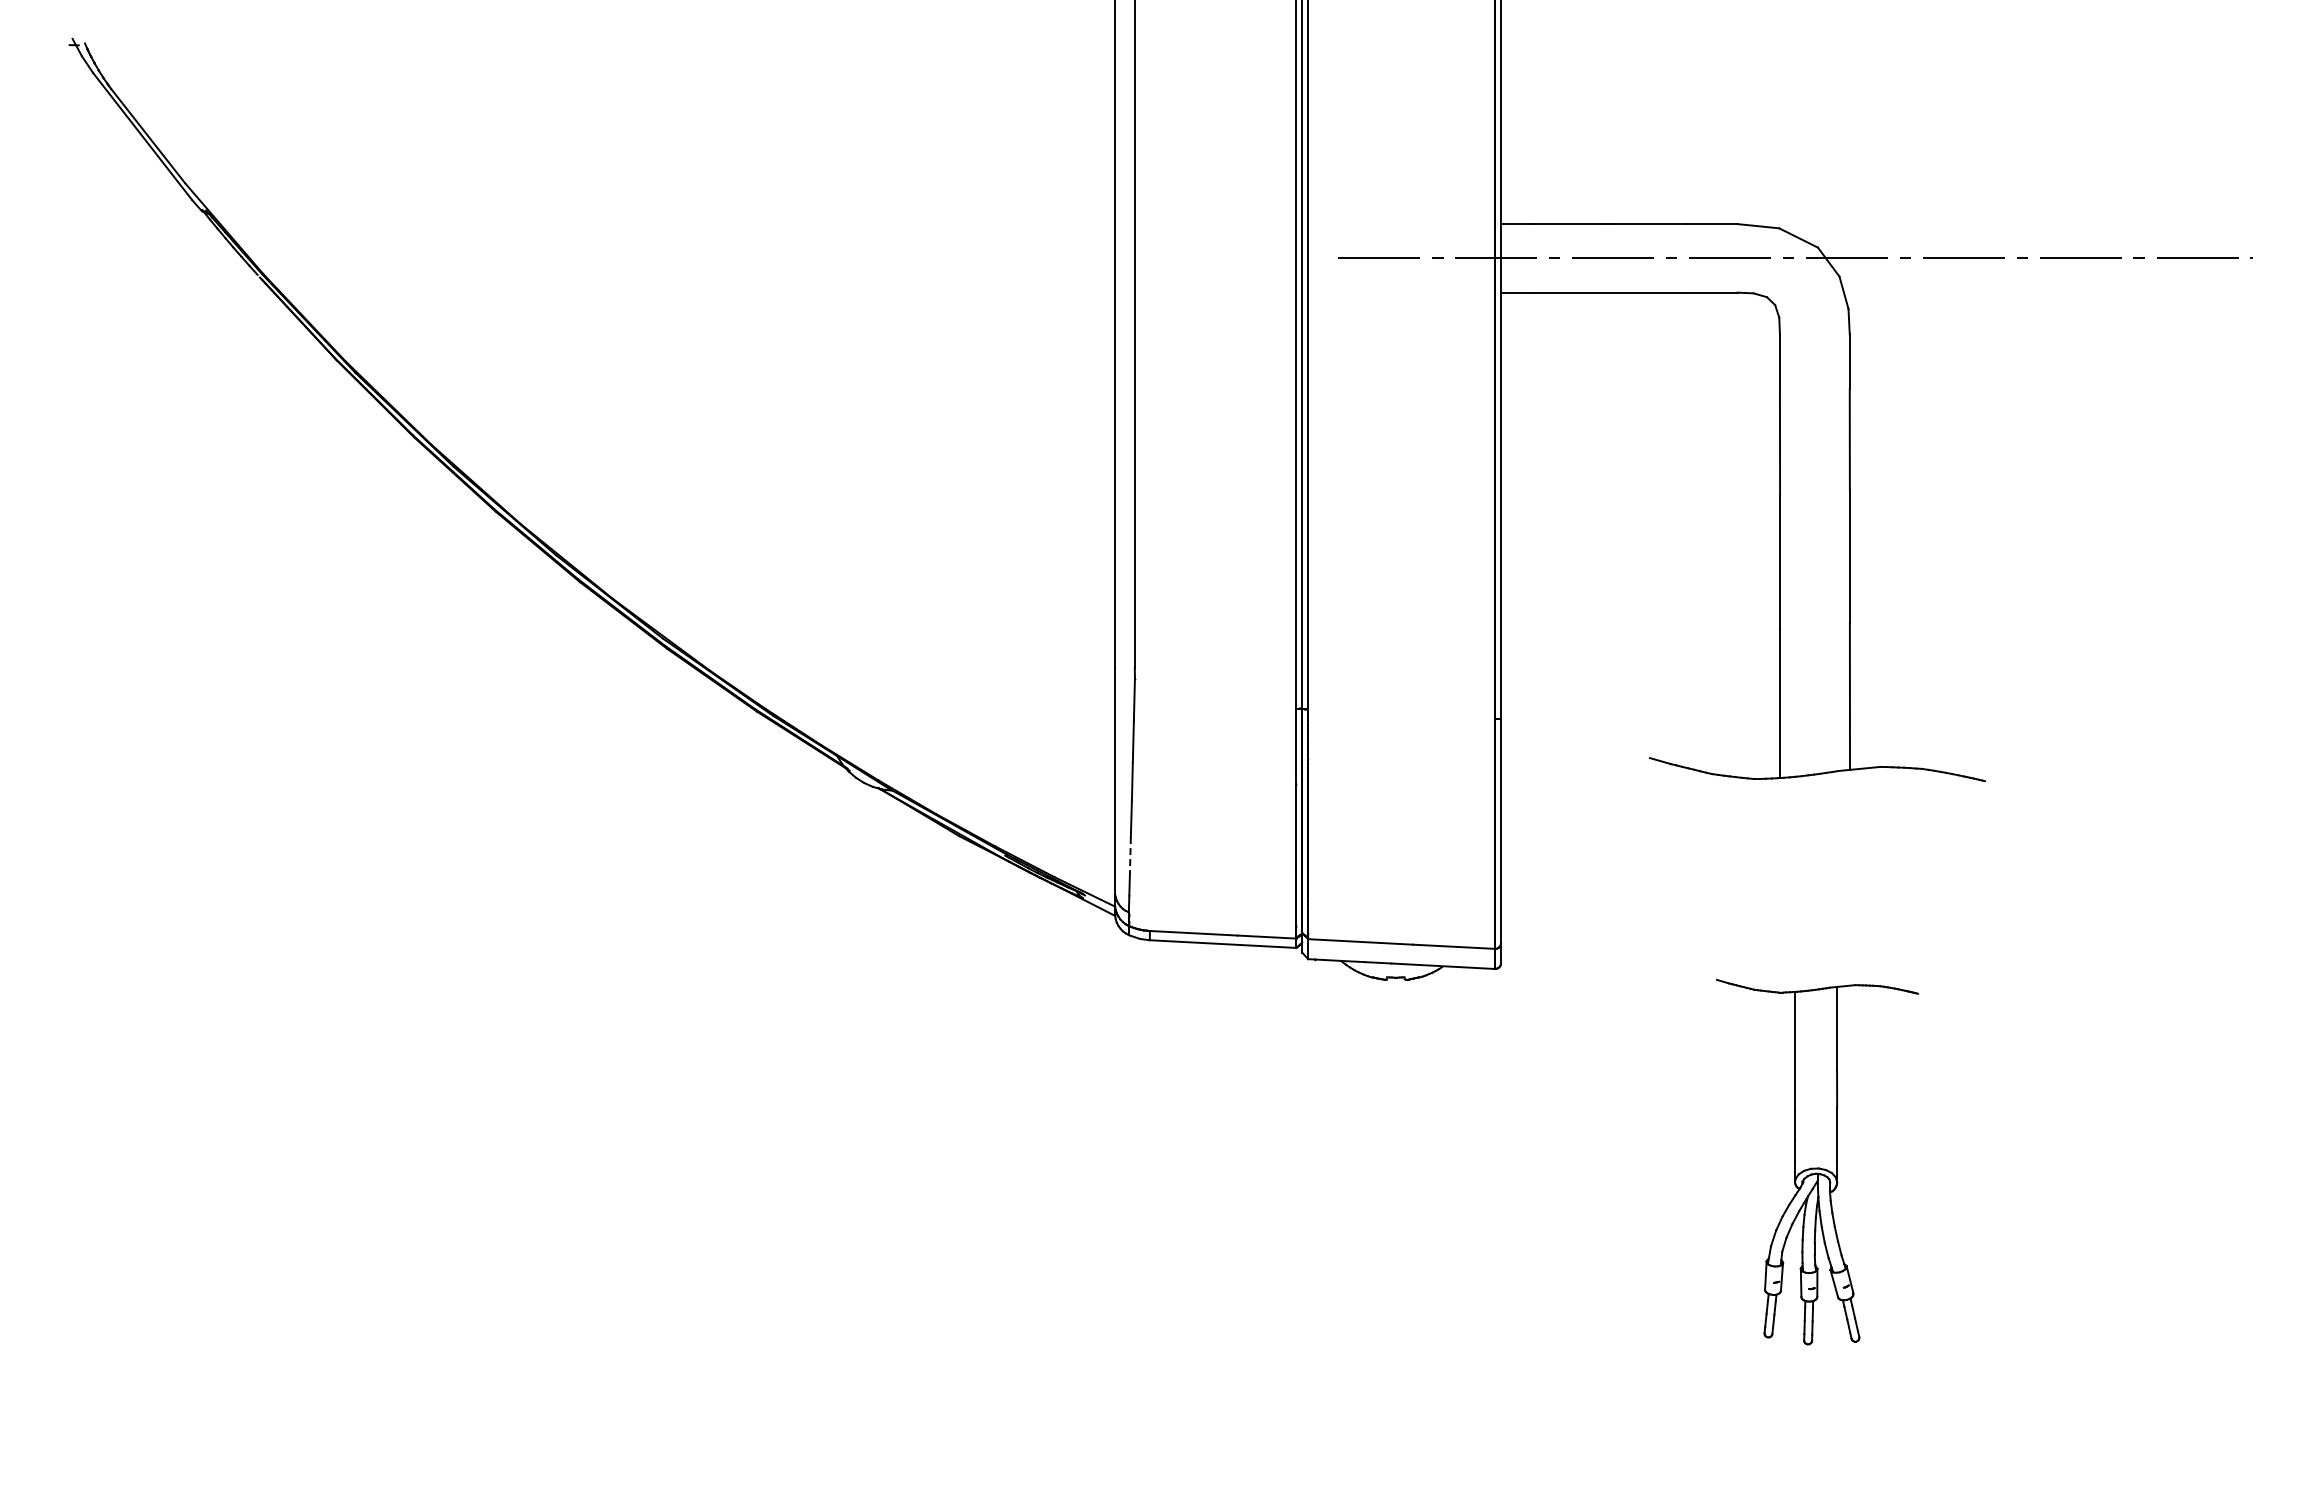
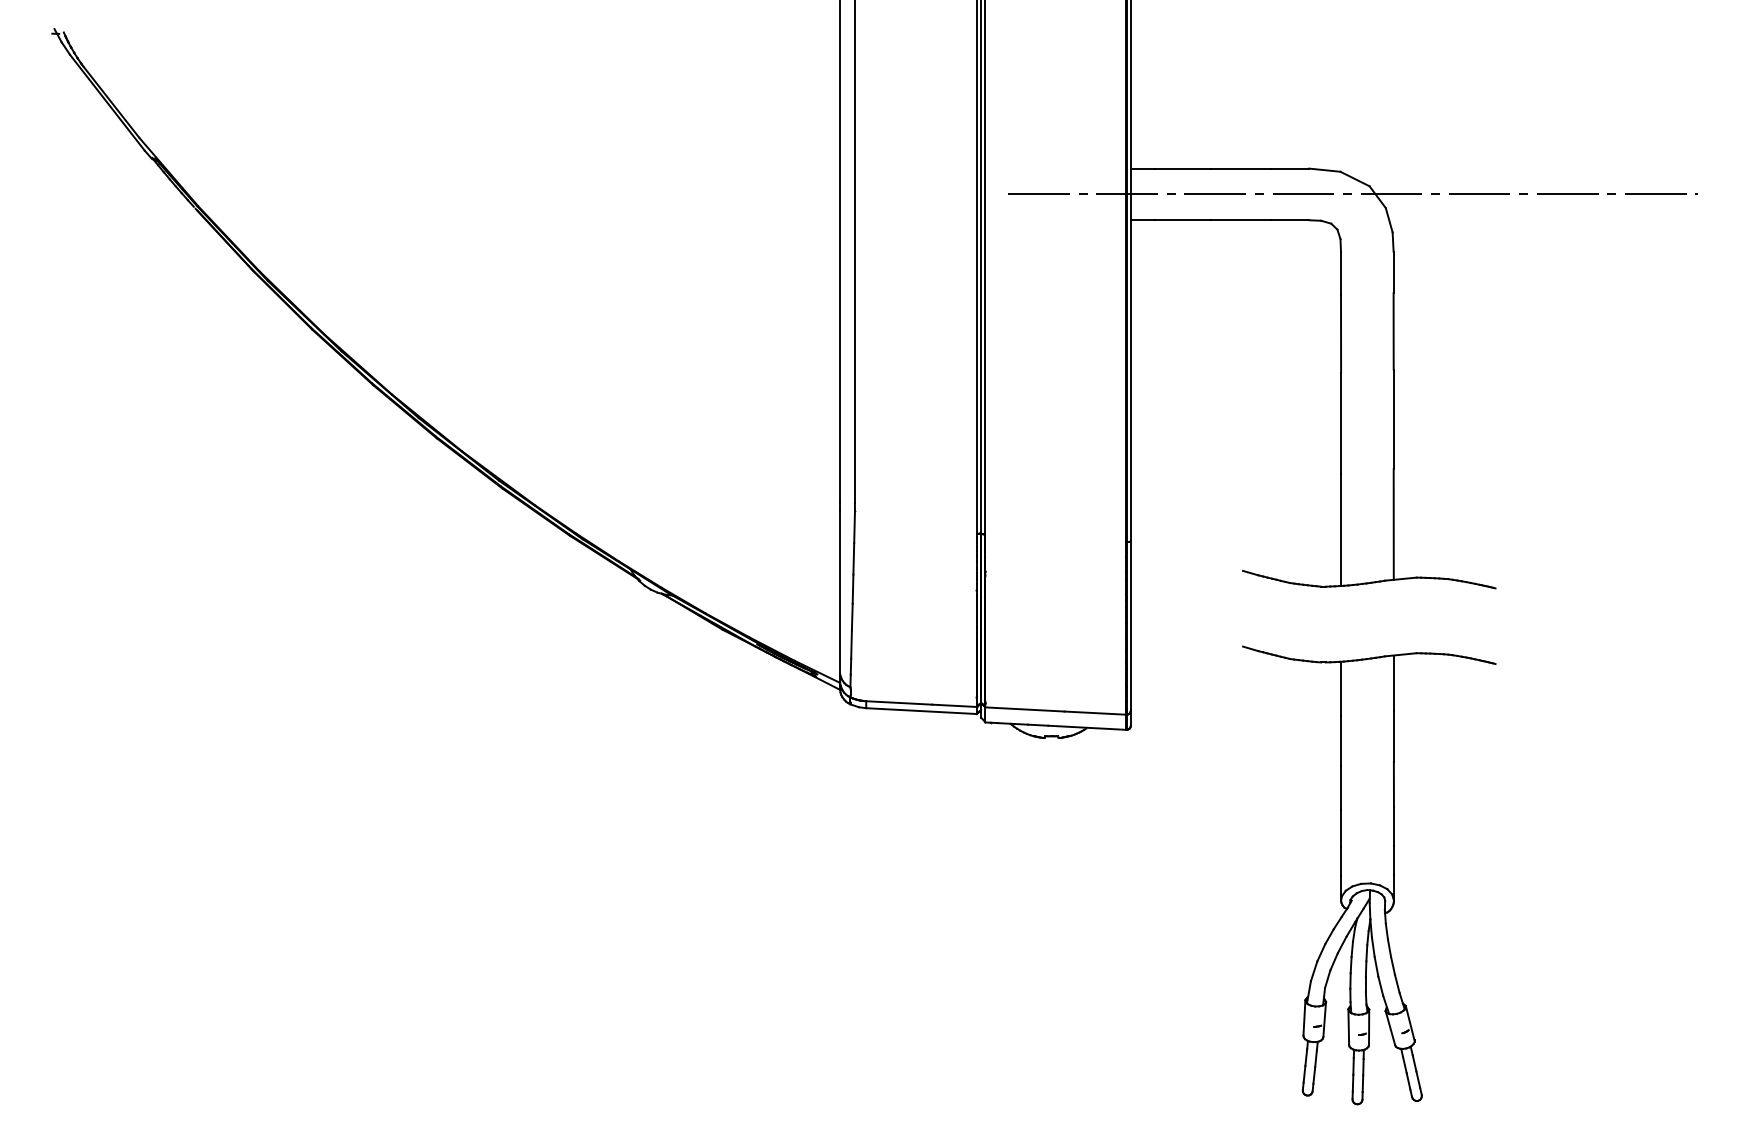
line: (1130, 855) -> (851, 644), dashed -> solid
part: (1817, 1161) -> (1369, 874), size x1.67

